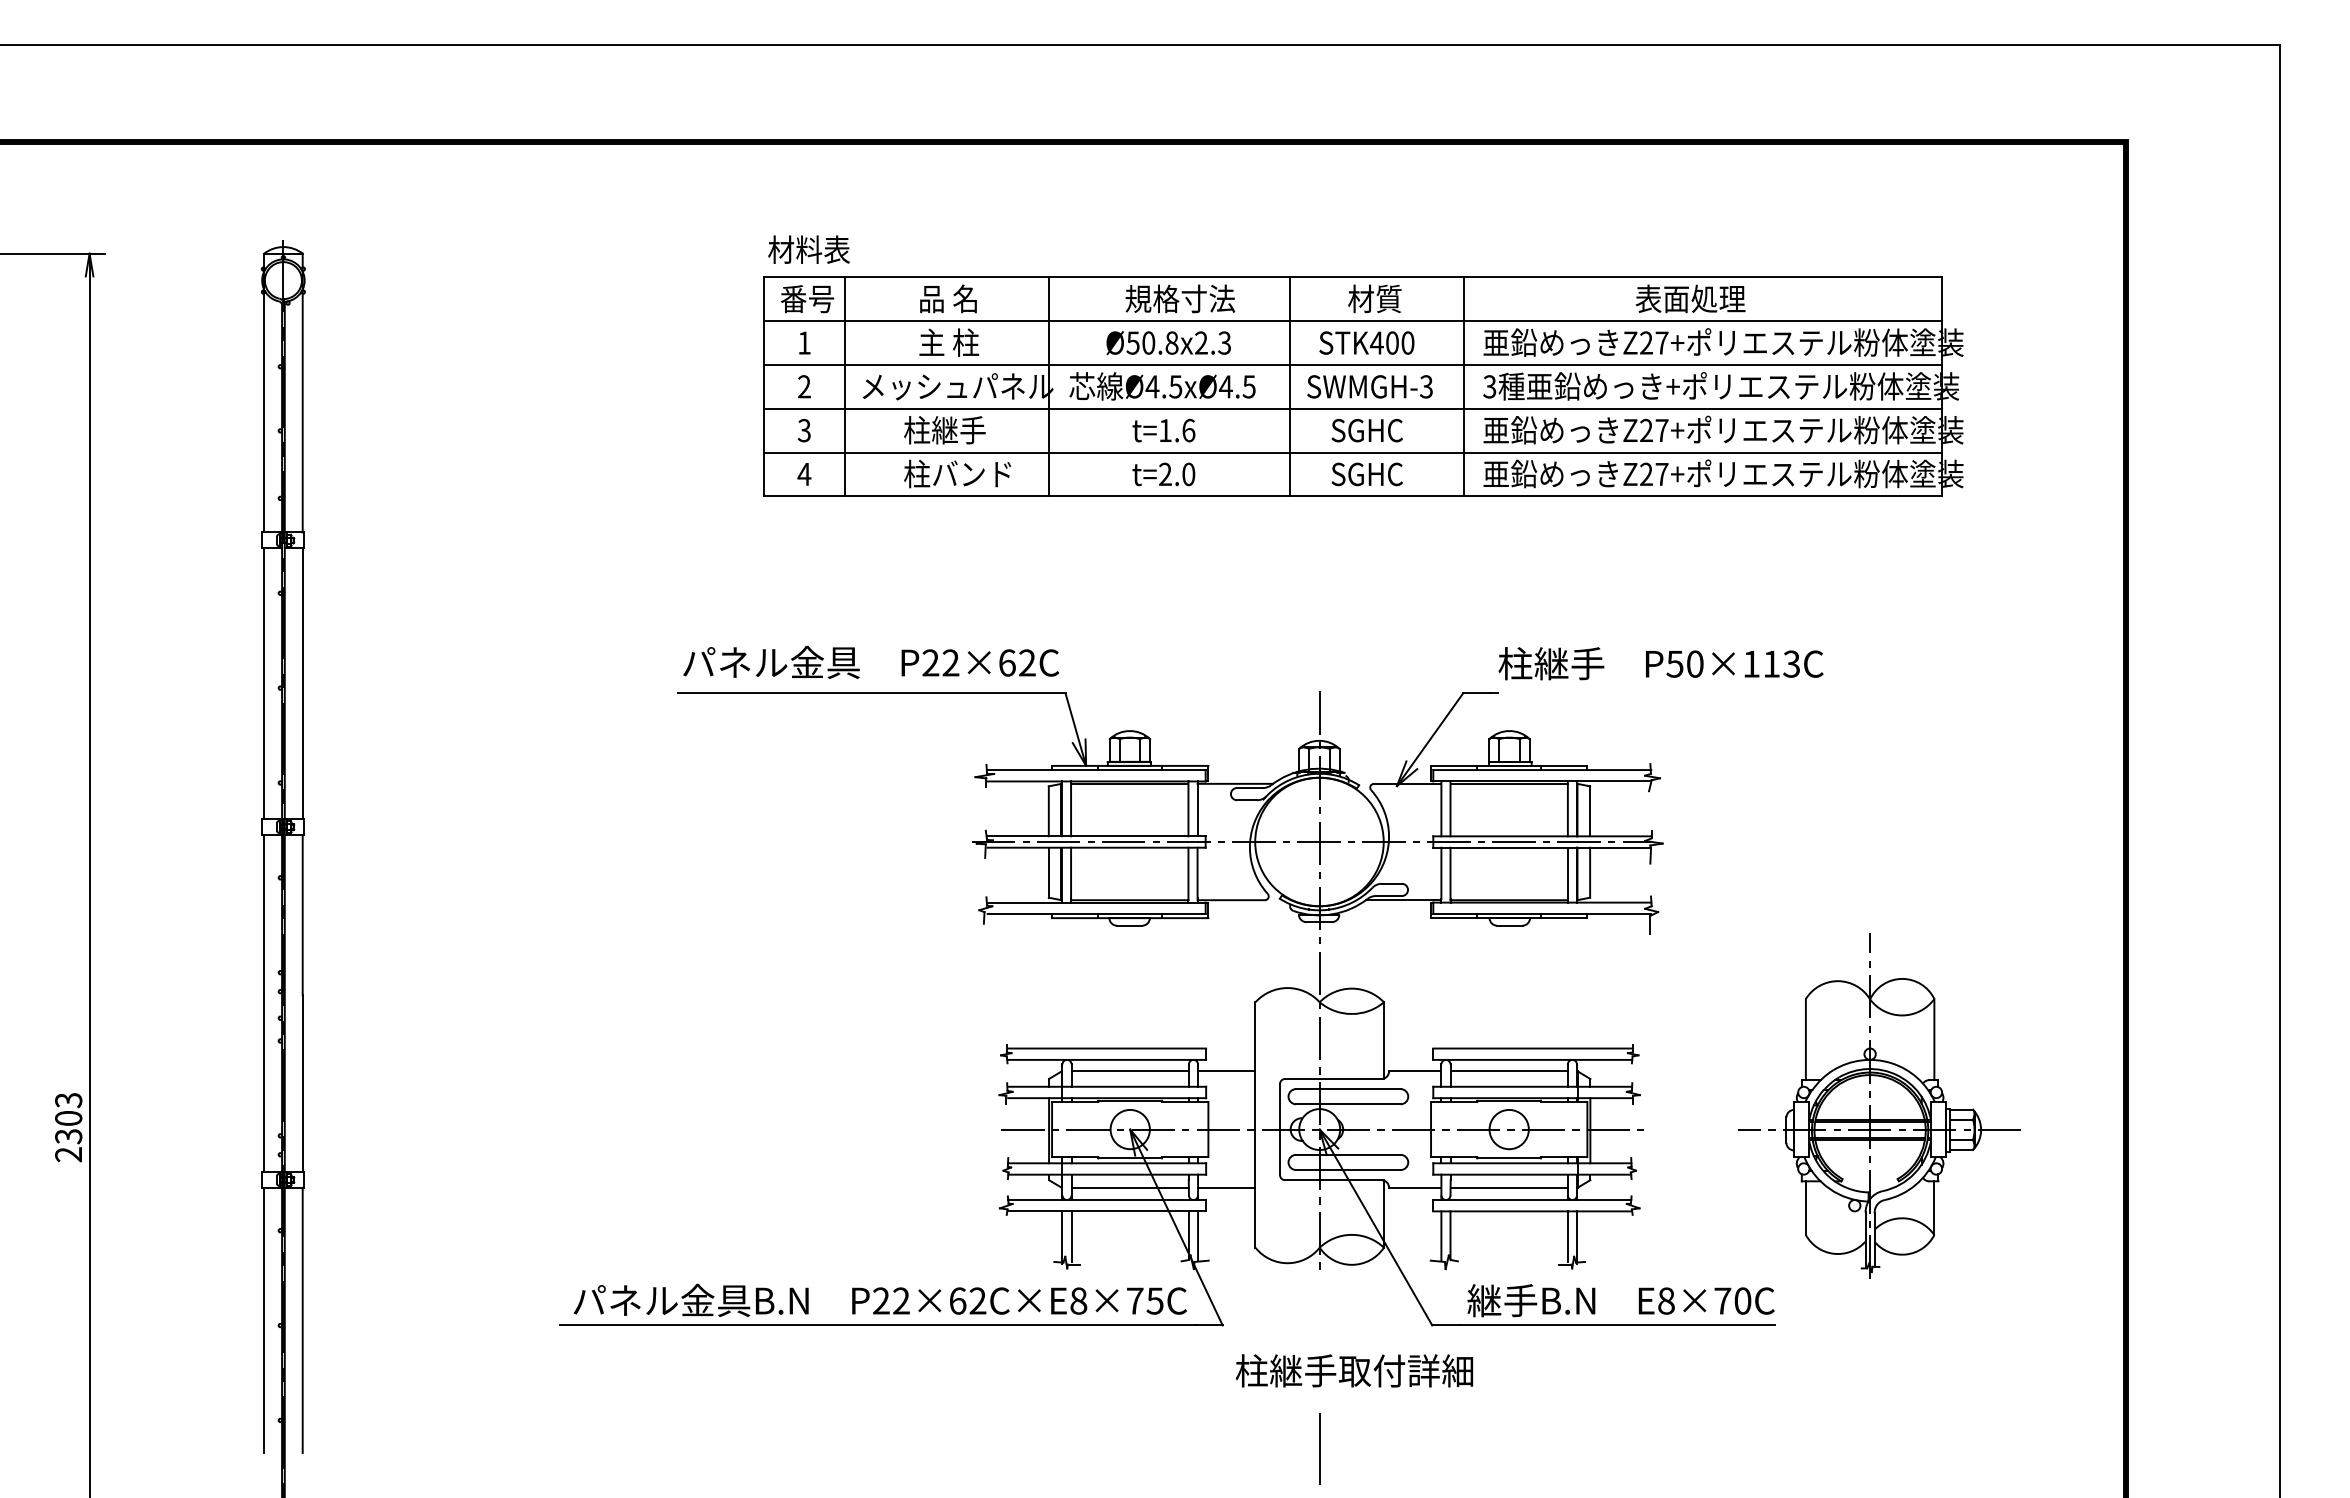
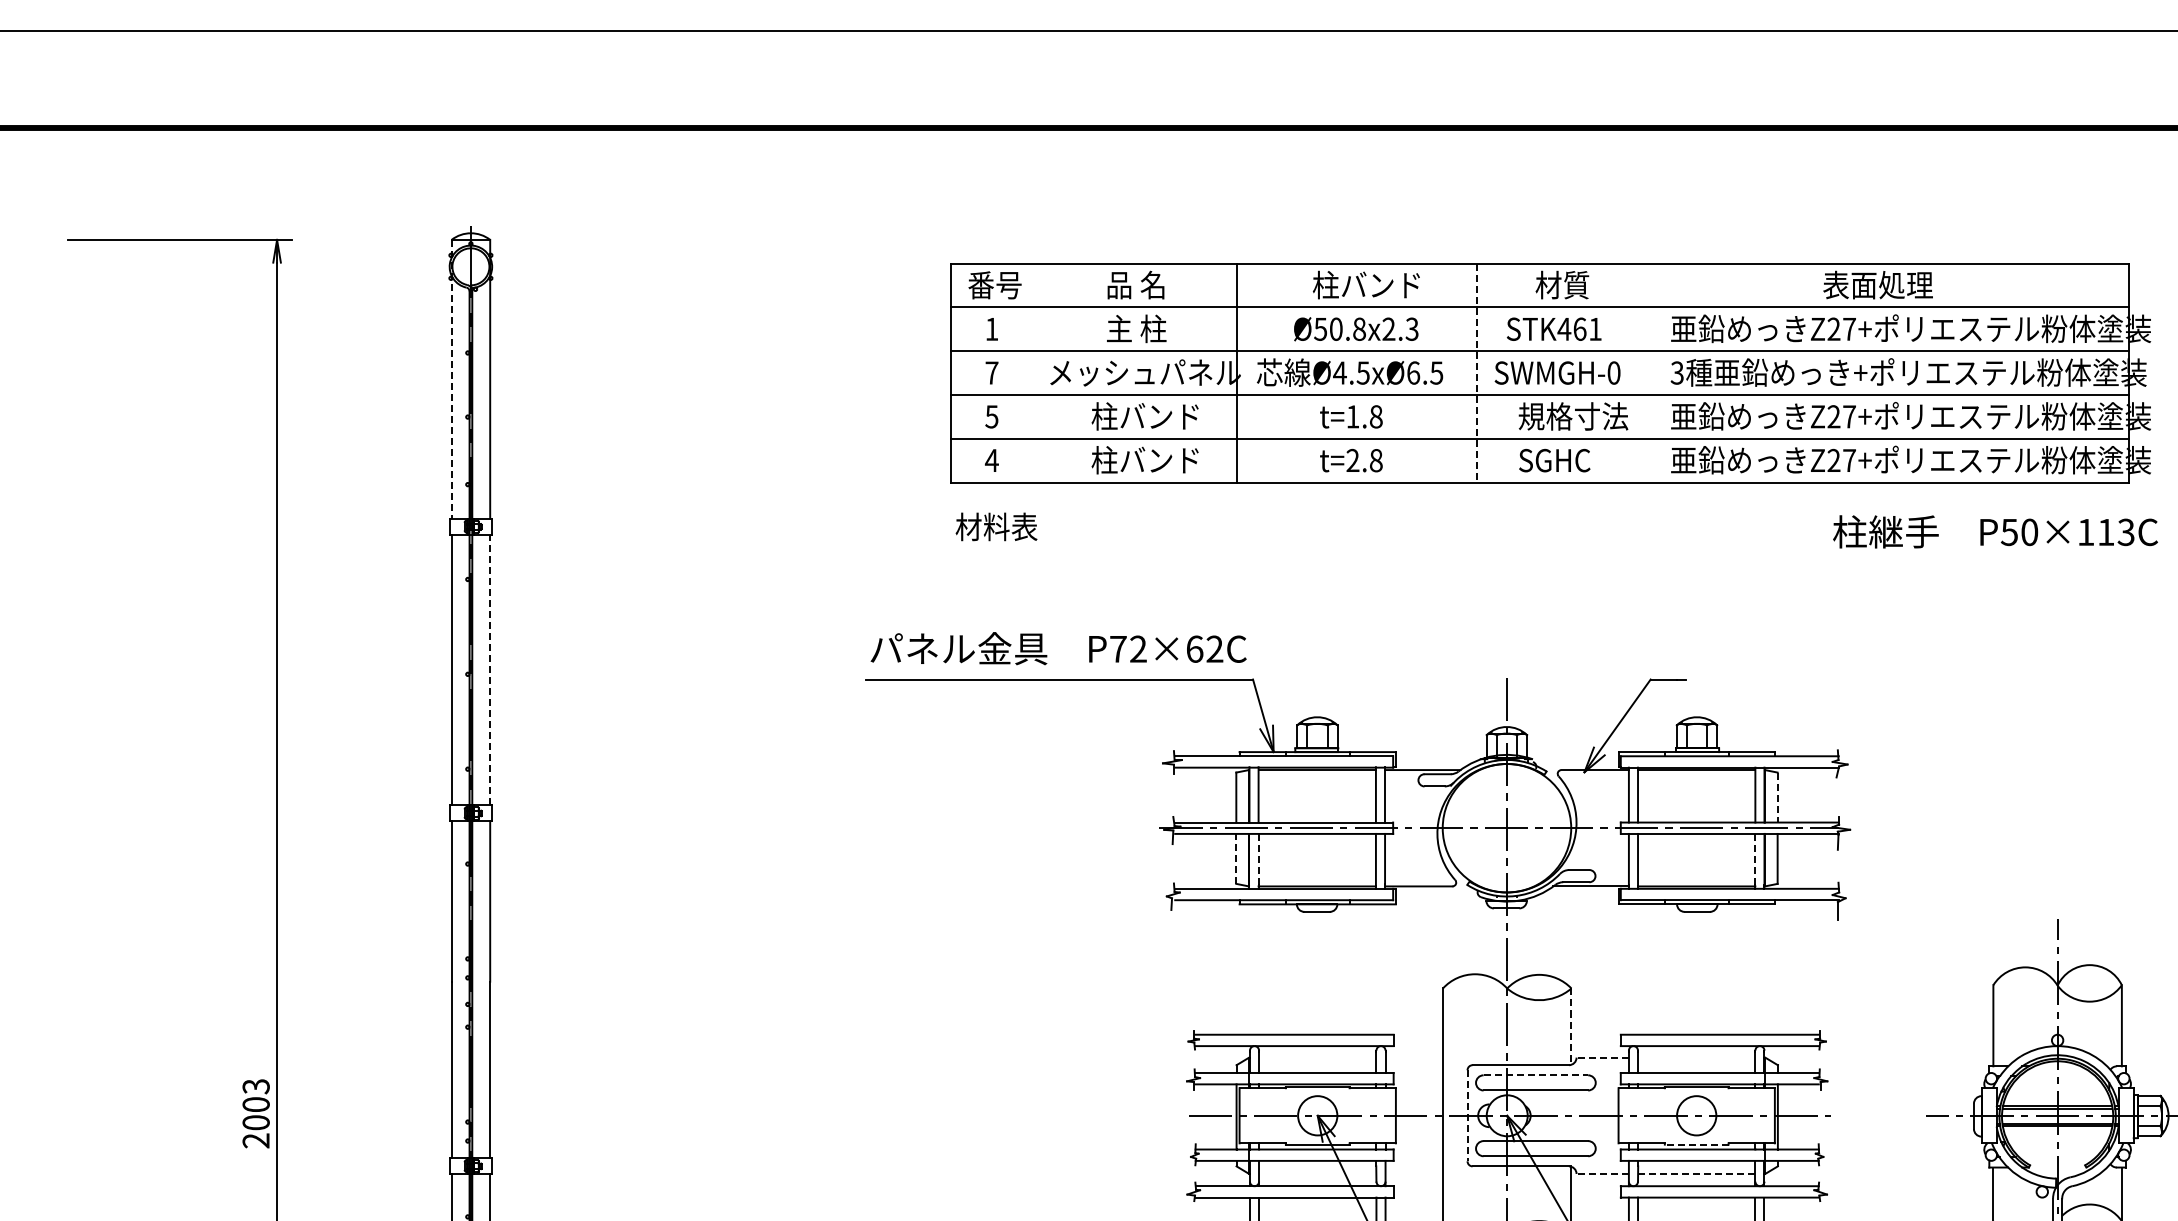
text: (808, 249) -> (996, 526), moved
text: (1180, 298) -> (1368, 284), 規格寸法 -> 柱バンド
text: (1400, 342) -> (1588, 328), STK400 -> STK461
text: (804, 386) -> (992, 372), 2 -> 7
line: (844, 386) -> (1032, 372), removed
text: (1225, 386) -> (1413, 372), Ø4.5xØ4.5 -> Ø4.5xØ6.5
text: (1425, 386) -> (1613, 372), SWMGH-3 -> SWMGH-0
line: (1463, 386) -> (1651, 372), removed
line: (1289, 387) -> (1477, 373), solid -> dashed
line: (264, 393) -> (452, 379), solid -> dashed
text: (804, 429) -> (992, 415), 3 -> 5
text: (971, 430) -> (1159, 416), 柱継手 -> 柱バンド
text: (1188, 430) -> (1376, 416), t=1.6 -> t=1.8
text: (1385, 430) -> (1573, 416), SGHC -> 規格寸法
text: (1188, 474) -> (1376, 460), t=2.0 -> t=2.8
text: (930, 662) -> (1118, 648), P22×62C -> P72×62C
text: (1660, 663) -> (1995, 531), moved
line: (302, 683) -> (490, 669), solid -> dashed
line: (1590, 811) -> (1778, 797), solid -> dashed
line: (1048, 872) -> (1236, 858), solid -> dashed
line: (1071, 873) -> (1259, 859), solid -> dashed
line: (1567, 873) -> (1755, 859), solid -> dashed
line: (1383, 1040) -> (1571, 1026), solid -> dashed
line: (1129, 1071) -> (1317, 1057), removed
line: (1226, 1071) -> (1414, 1057), removed
line: (1414, 1071) -> (1602, 1057), solid -> dashed
line: (1508, 1071) -> (1696, 1057), removed
line: (1348, 1089) -> (1536, 1075), solid -> dashed
line: (1280, 1129) -> (1468, 1115), solid -> dashed
text: (68, 1136) -> (256, 1122), 2303 -> 2003
line: (1509, 1158) -> (1697, 1144), solid -> dashed
line: (1129, 1187) -> (1317, 1173), removed
line: (1226, 1187) -> (1414, 1173), removed
line: (1414, 1187) -> (1602, 1173), solid -> dashed
line: (1509, 1187) -> (1697, 1173), solid -> dashed

